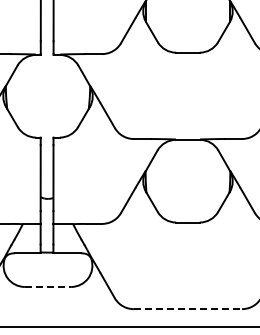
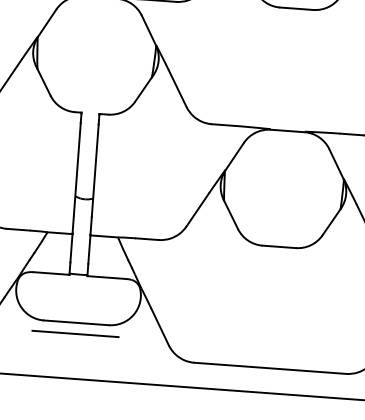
line: (48, 286) -> (77, 322), dashed -> solid
line: (47, 294) -> (74, 333), added
line: (188, 309) -> (271, 368), dashed -> solid

